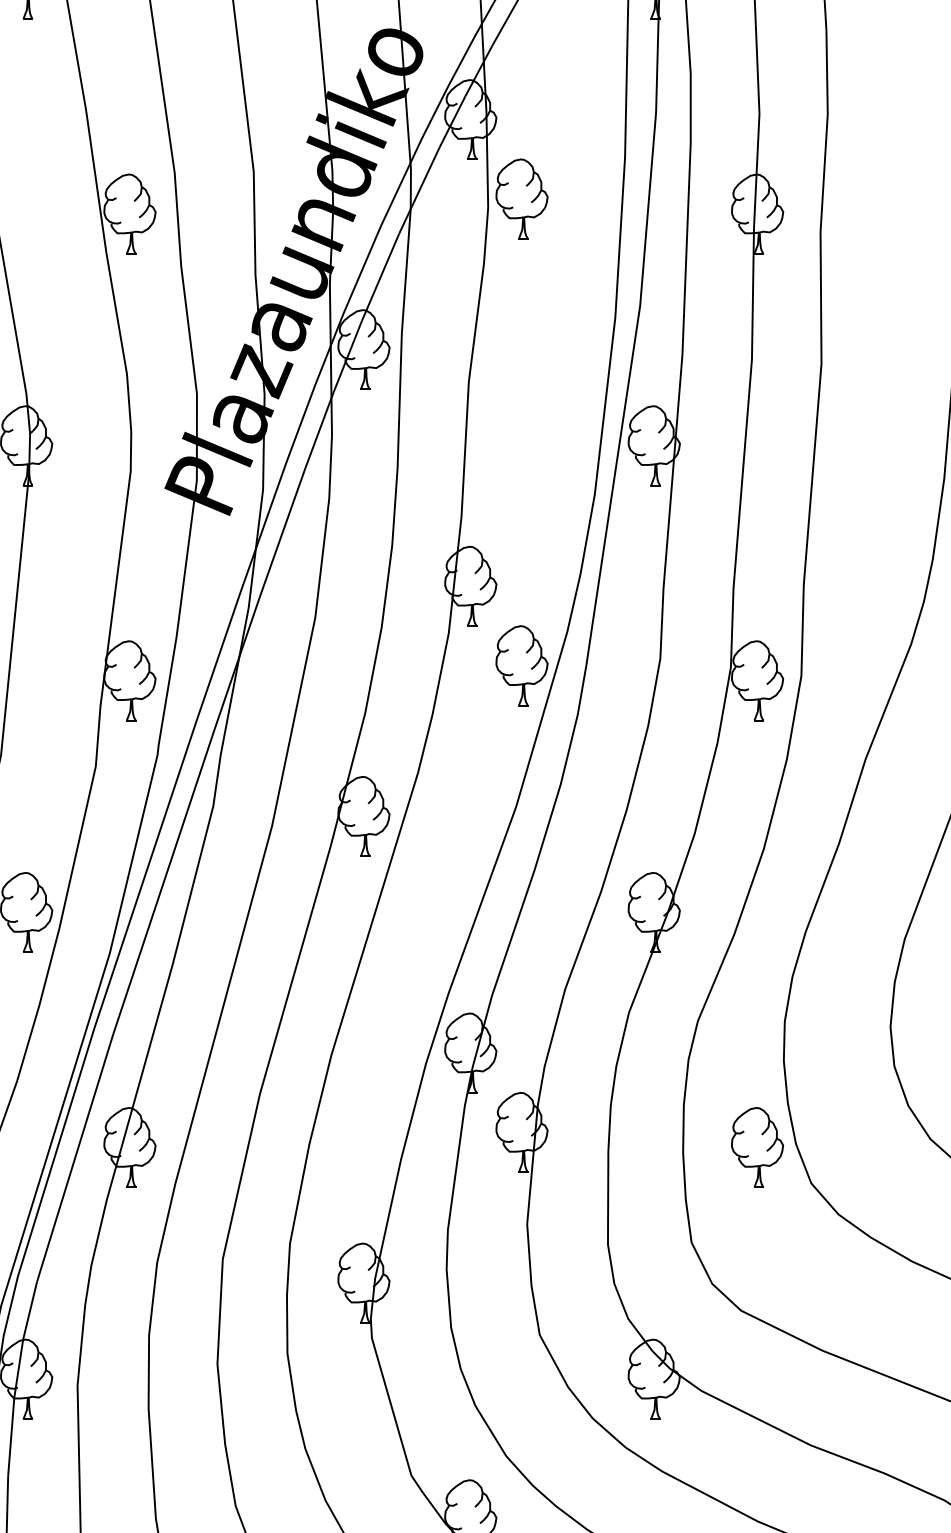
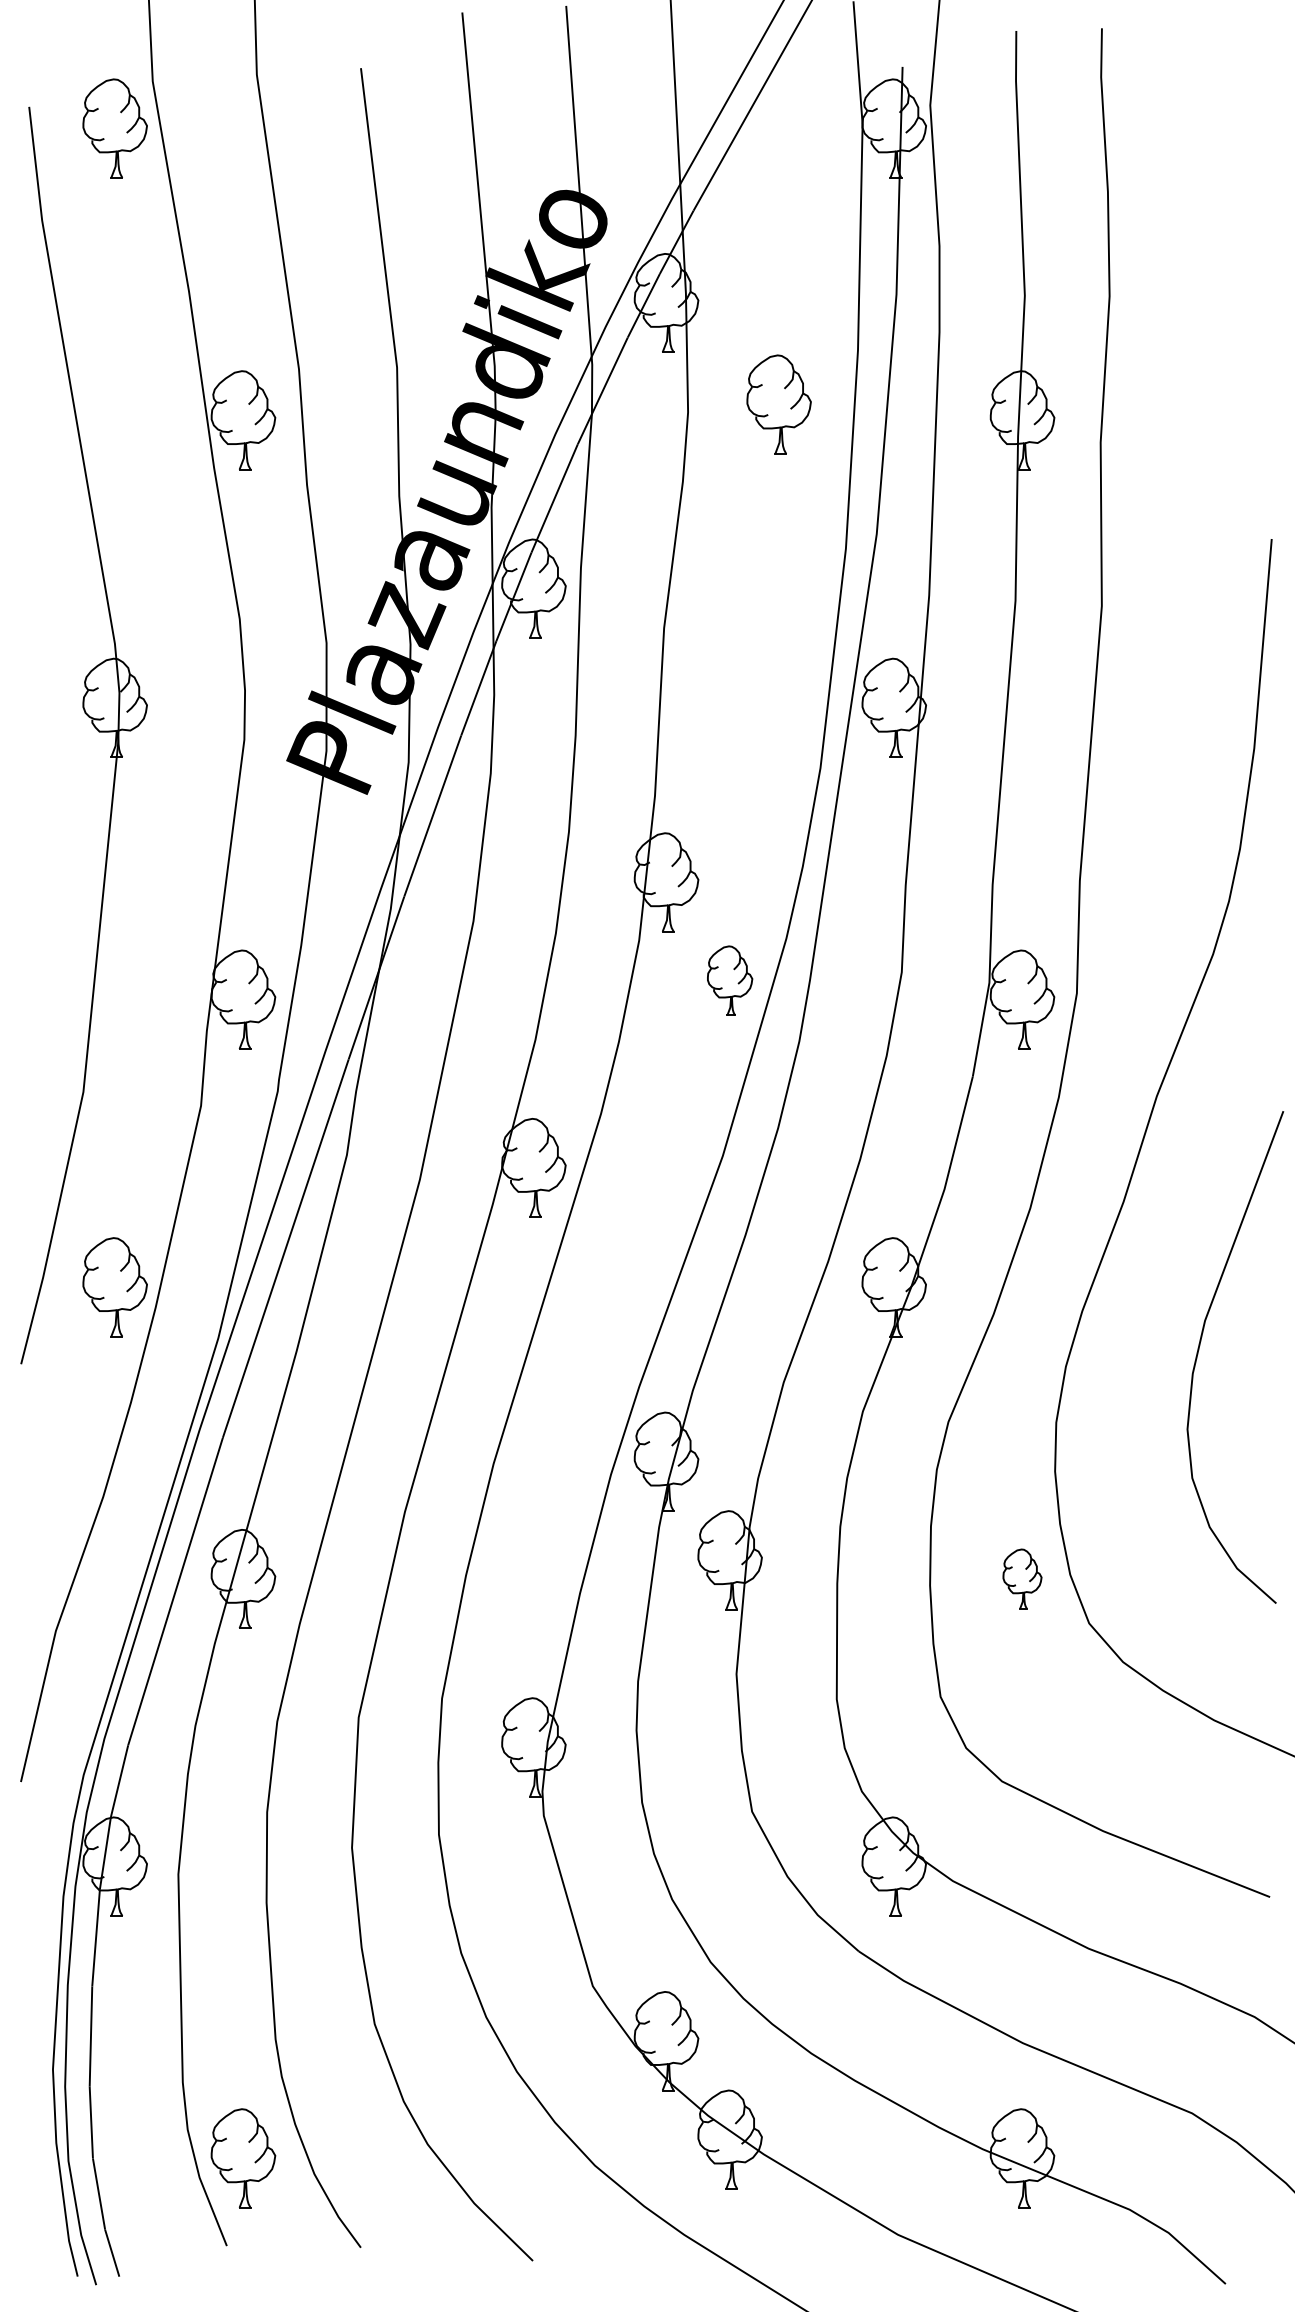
part: (521, 198) -> (778, 404), moved
part: (521, 665) -> (729, 980), size x0.7
part: (757, 1147) -> (1022, 1578), size x0.6

